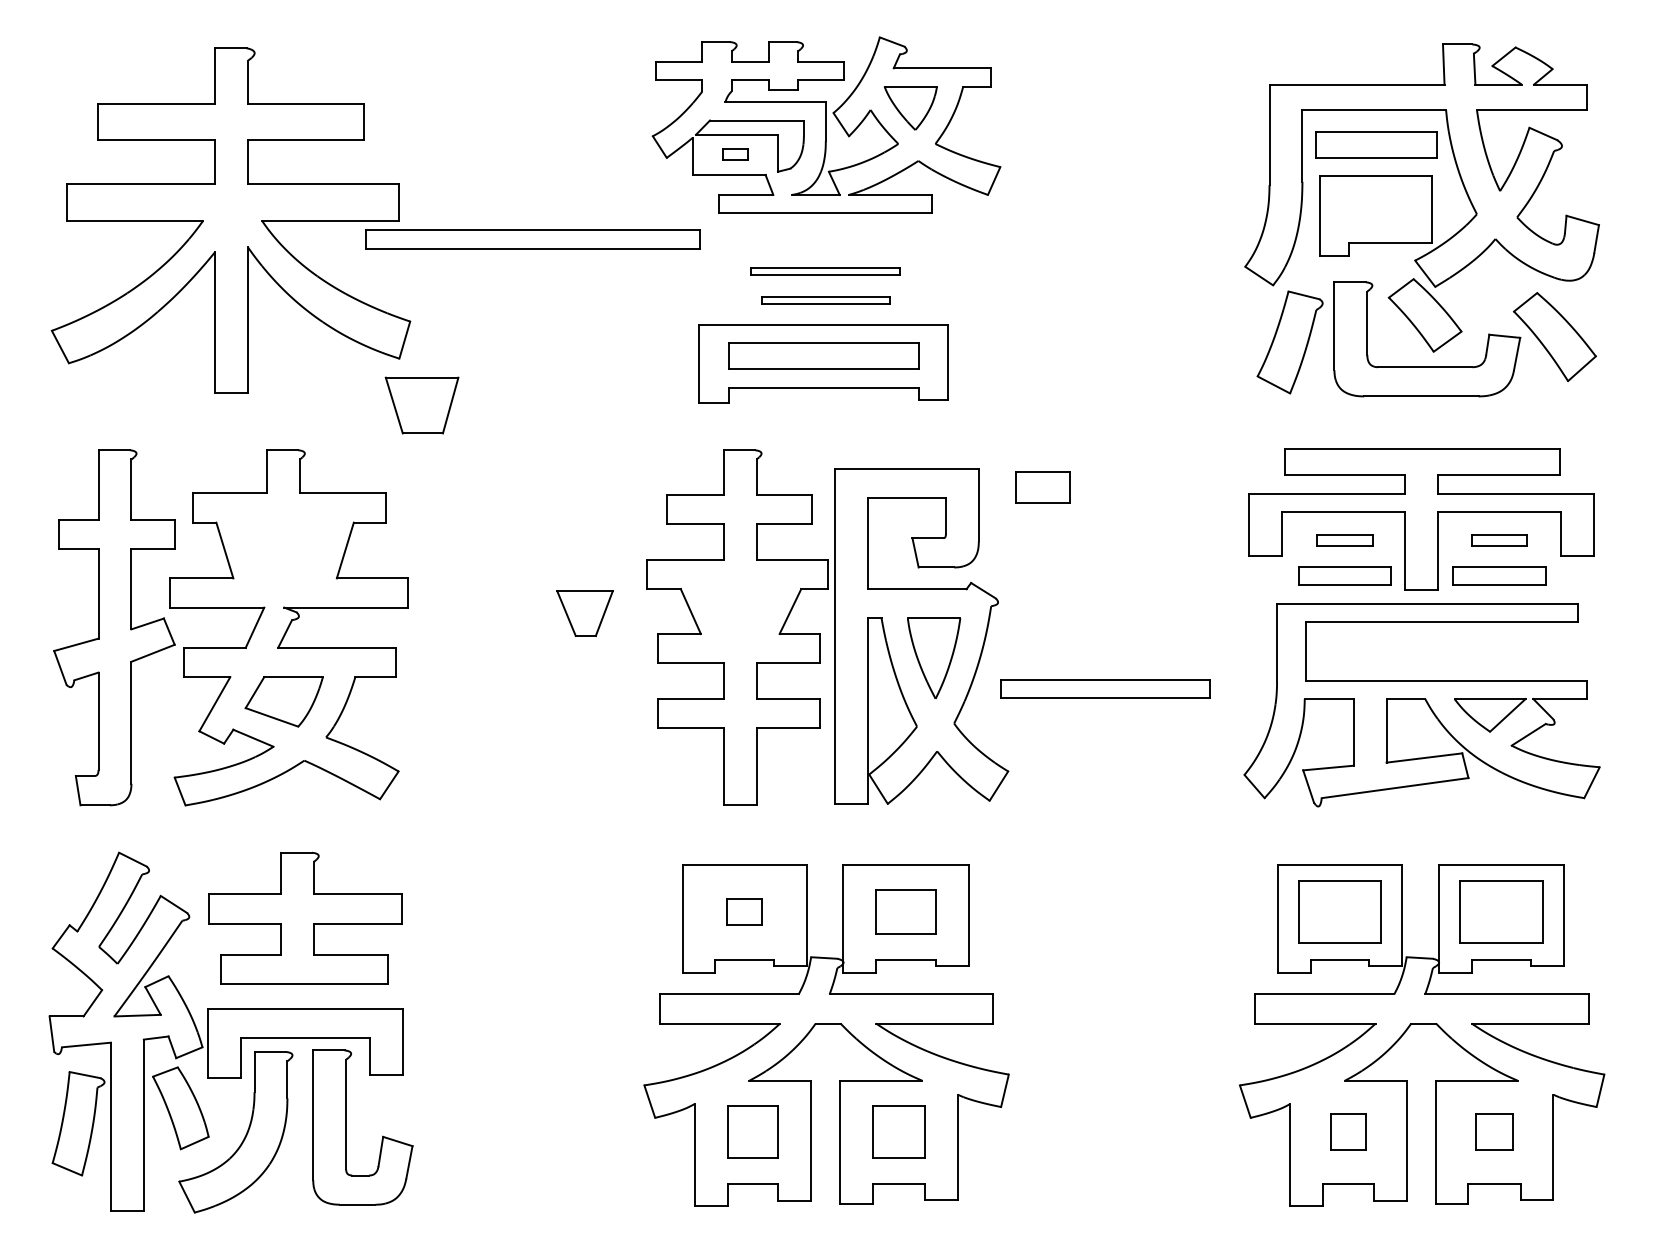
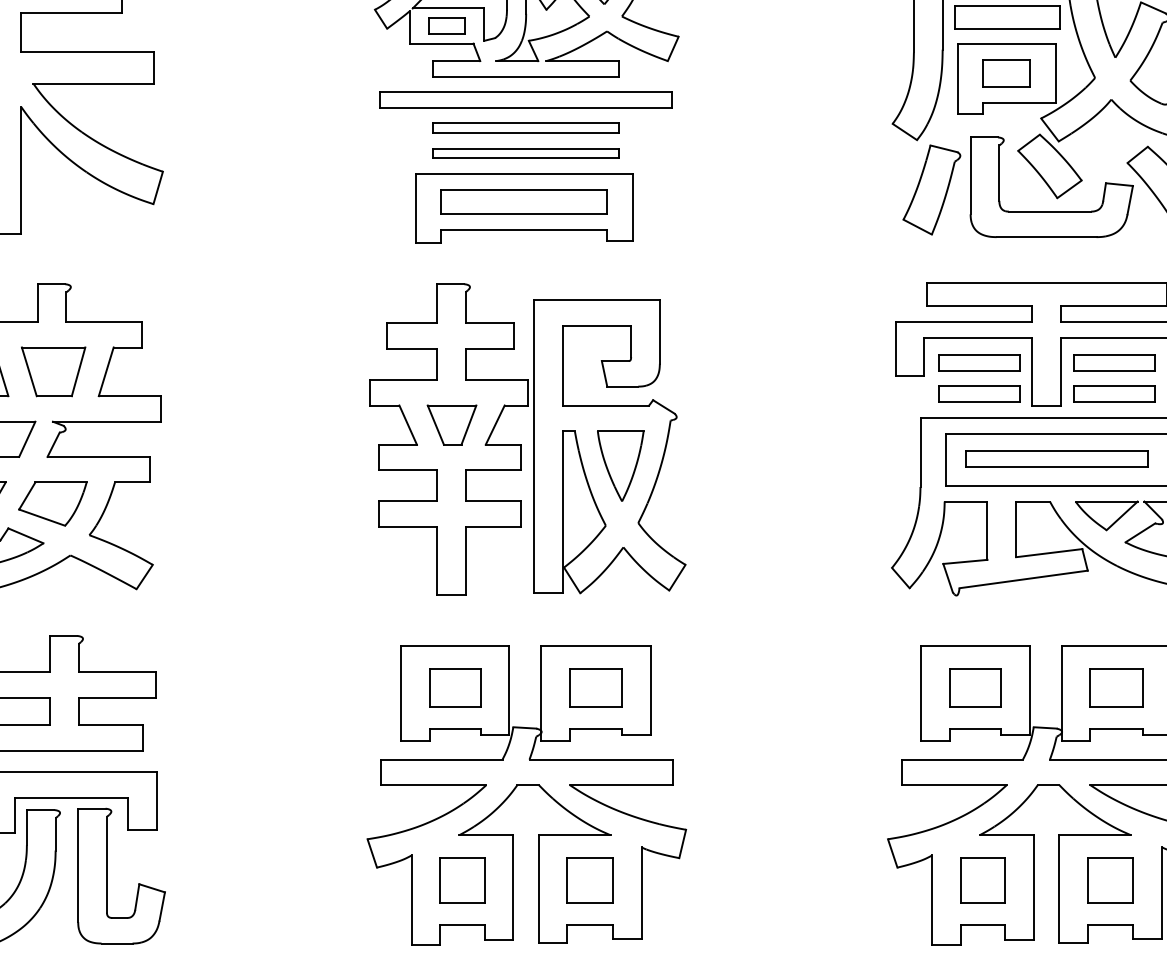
part: (735, 154) -> (447, 25), size x1.67
part: (532, 239) -> (525, 100), moved
part: (825, 271) -> (525, 127), size x1.43
part: (825, 300) -> (525, 153), size x1.67
part: (421, 405) -> (53, 371), moved
part: (1042, 487) -> (1006, 73), moved
part: (1344, 539) -> (979, 362), size x1.67
part: (1499, 539) -> (1114, 362), size x1.67
part: (584, 613) -> (451, 425), moved
part: (1105, 688) -> (1057, 458), moved
part: (744, 911) -> (455, 687), size x1.67
part: (1339, 911) -> (975, 687), size x0.71
part: (1501, 911) -> (1116, 687), size x0.71
part: (1348, 1131) -> (982, 879), size x1.43
part: (1494, 1131) -> (1110, 879), size x1.43

